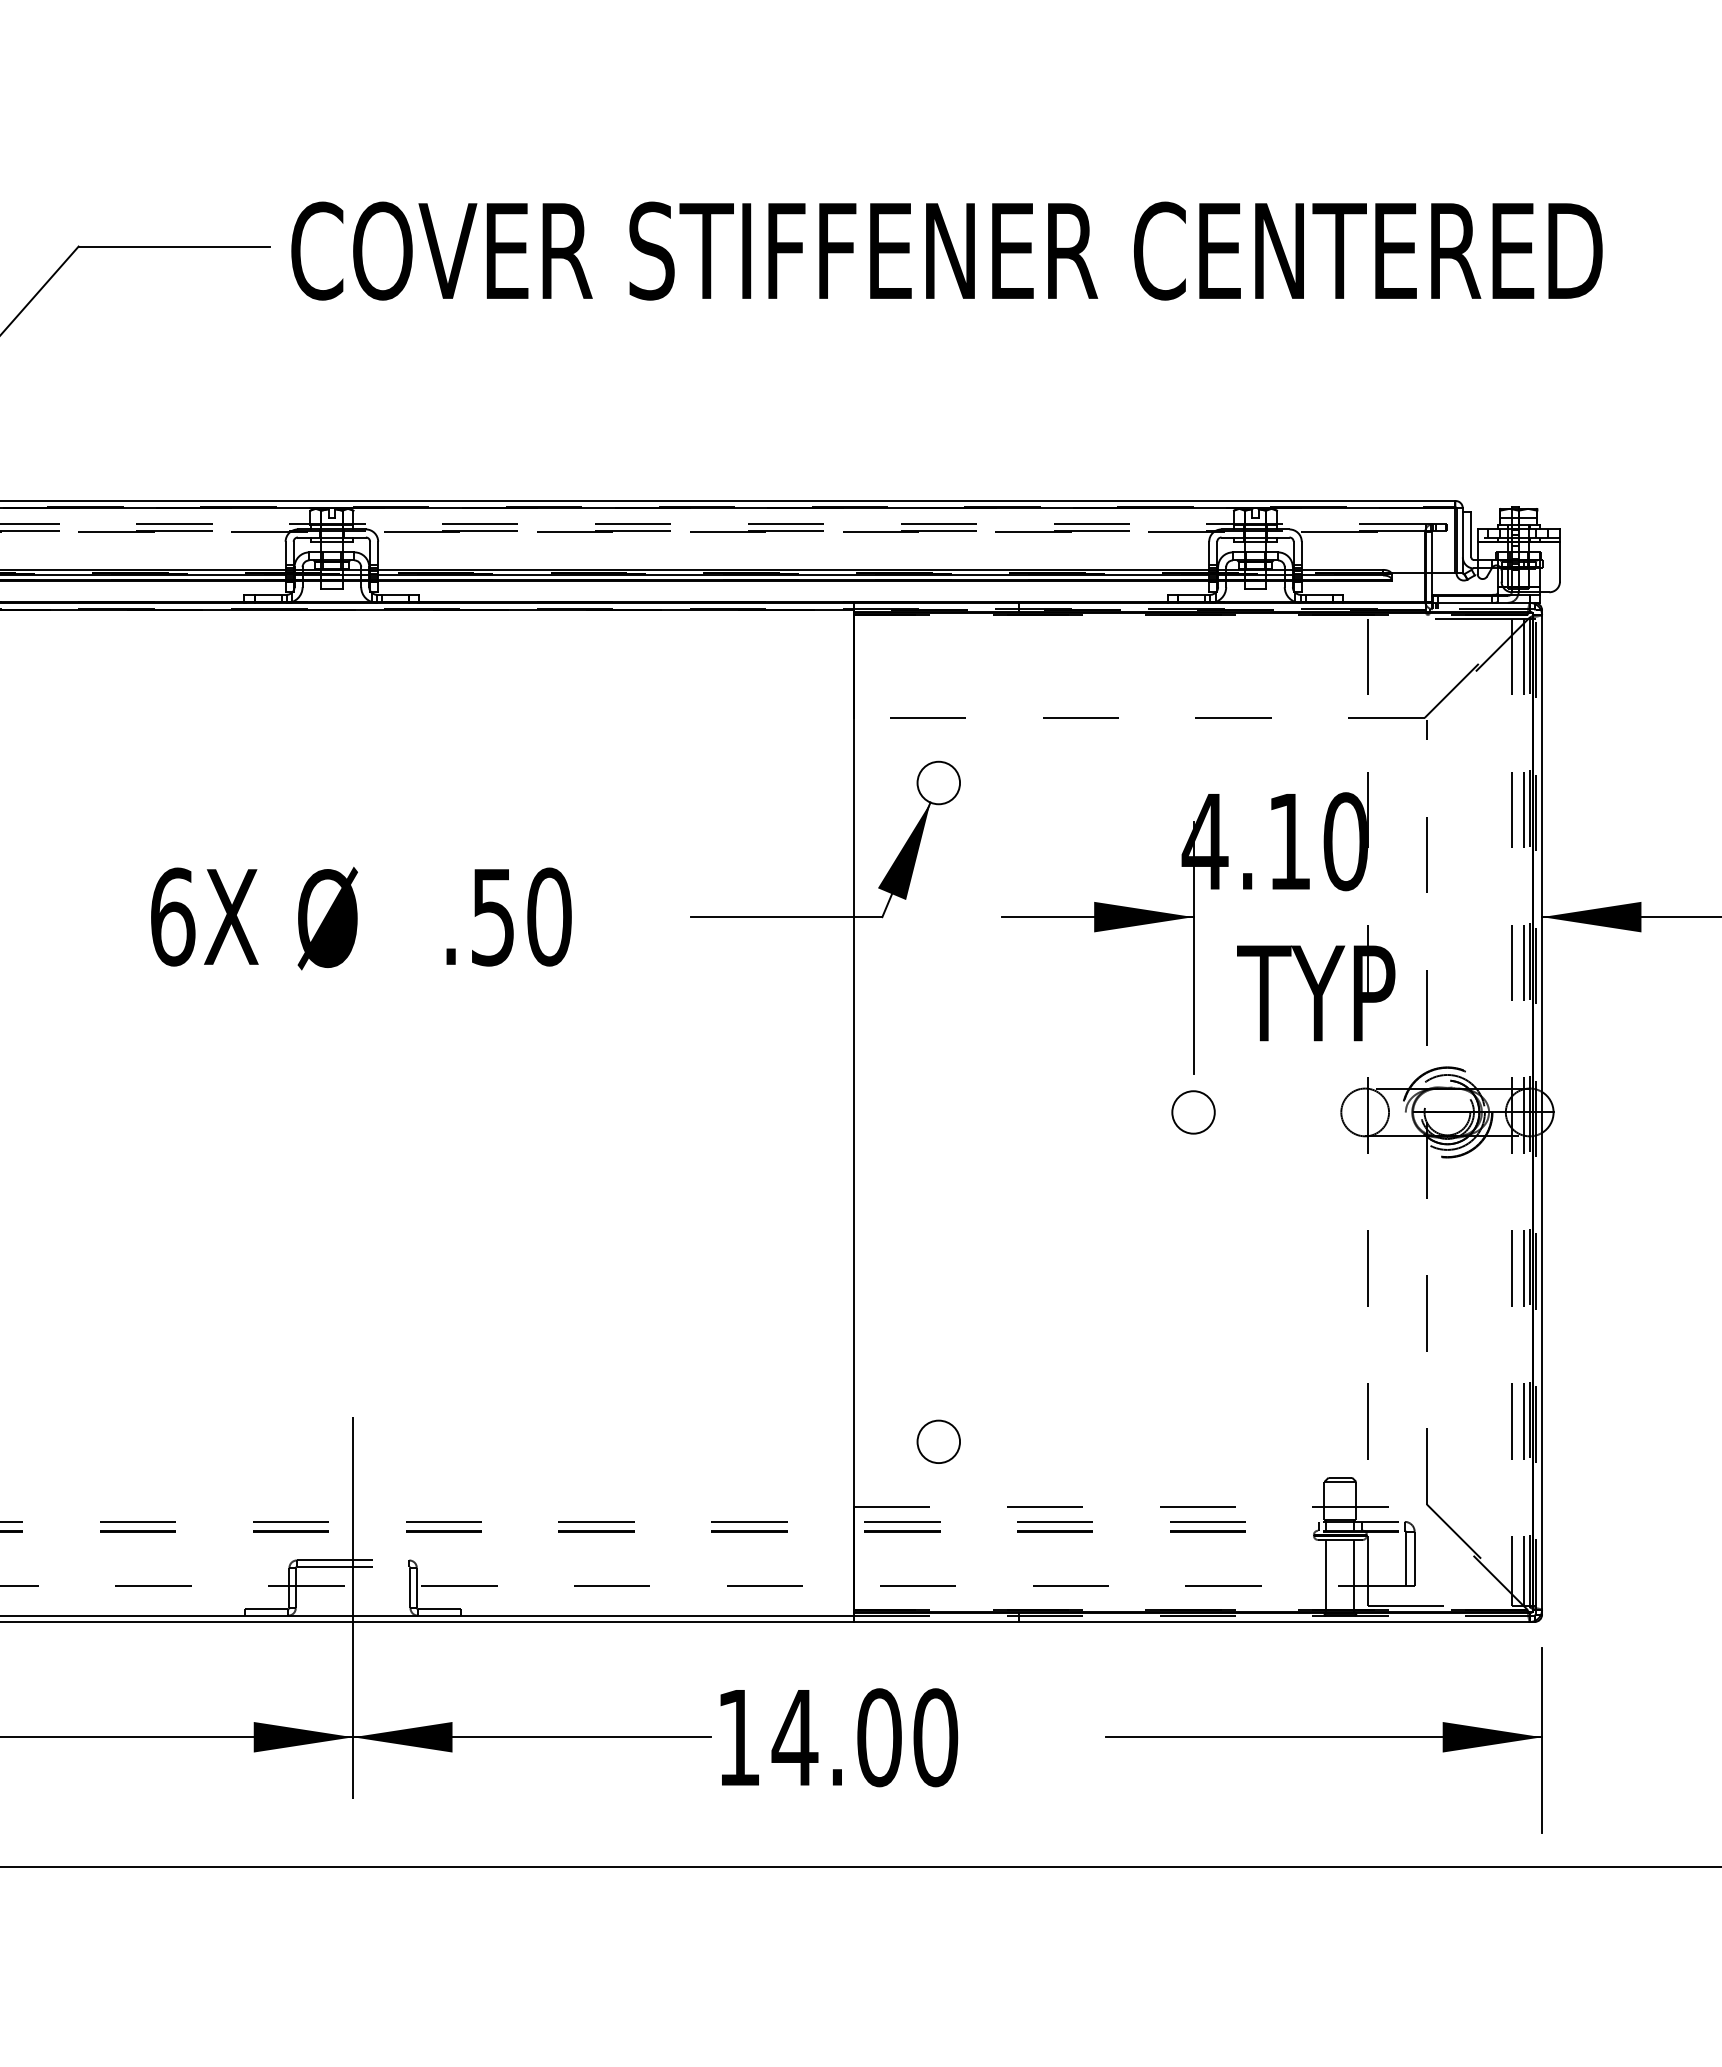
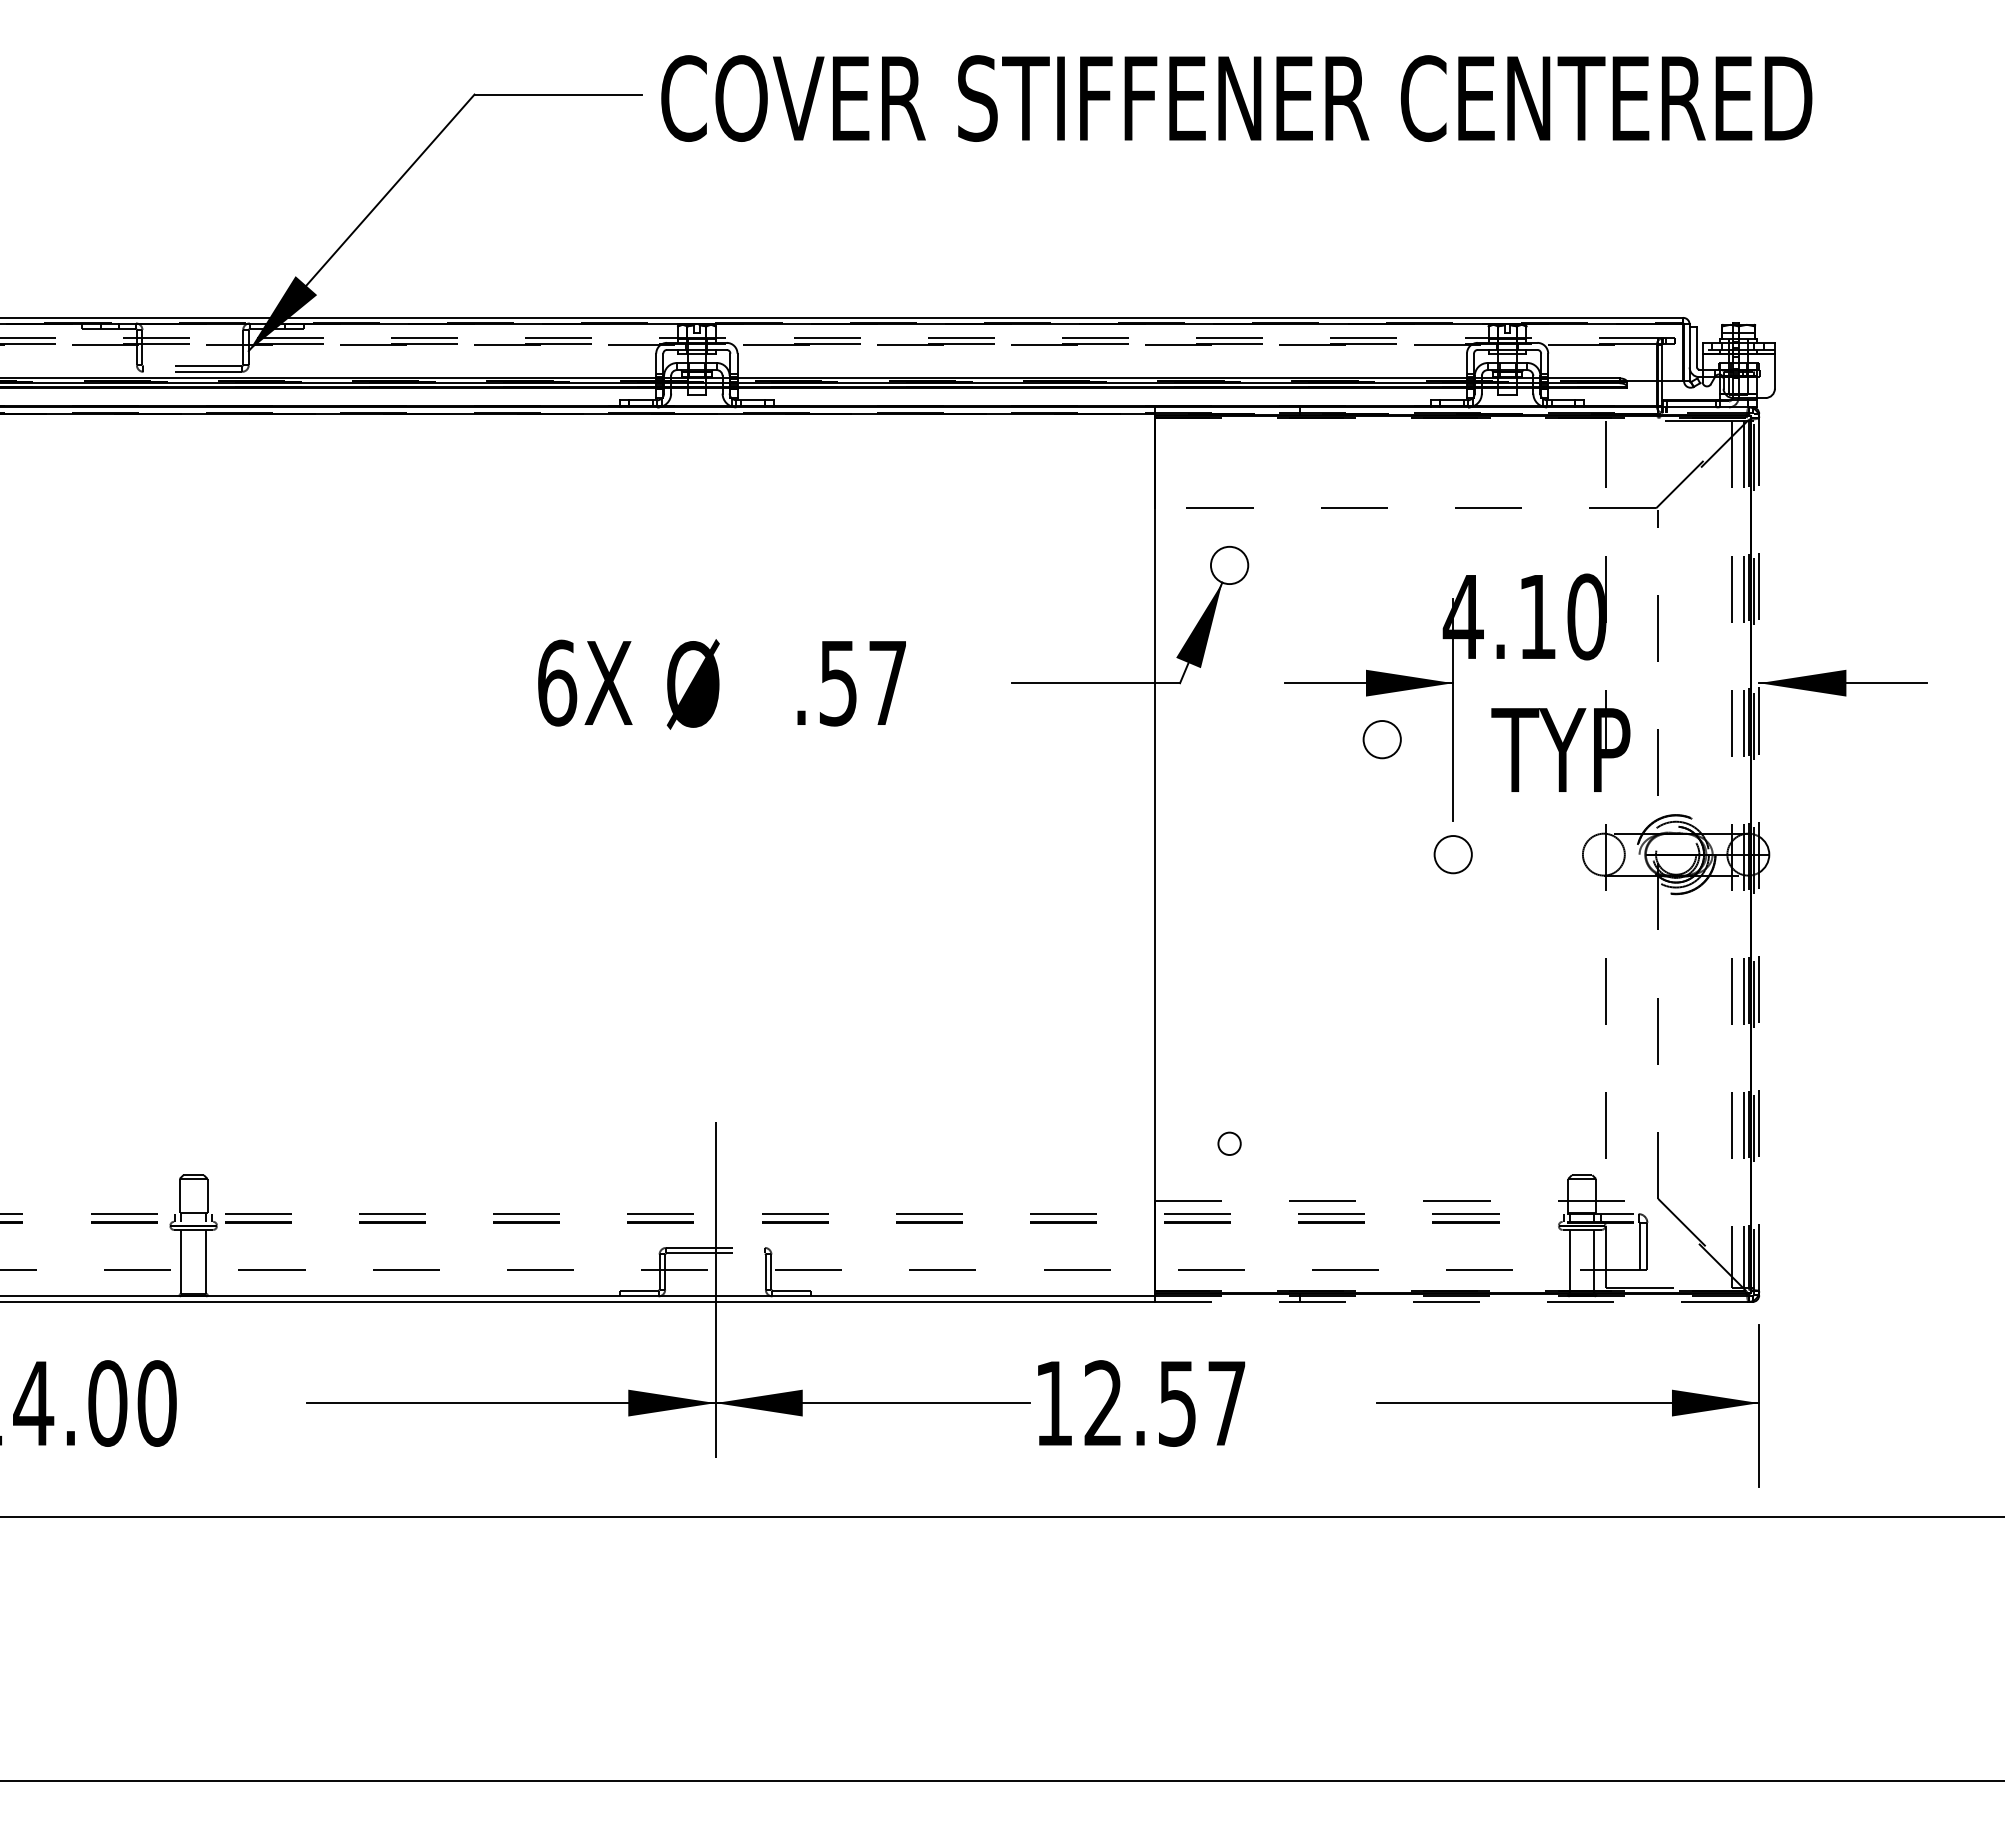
text: (549, 916) -> (887, 682), .50 -> .57
circle: (1111, 981) -> (1381, 739), added
line: (1542, 1112) -> (1759, 854), solid -> dashed
circle: (938, 1441) -> (1229, 1143), size x0.6
line: (1191, 1621) -> (1451, 1301), solid -> dashed
text: (864, 1737) -> (1164, 1403), 14.00 -> 12.57

